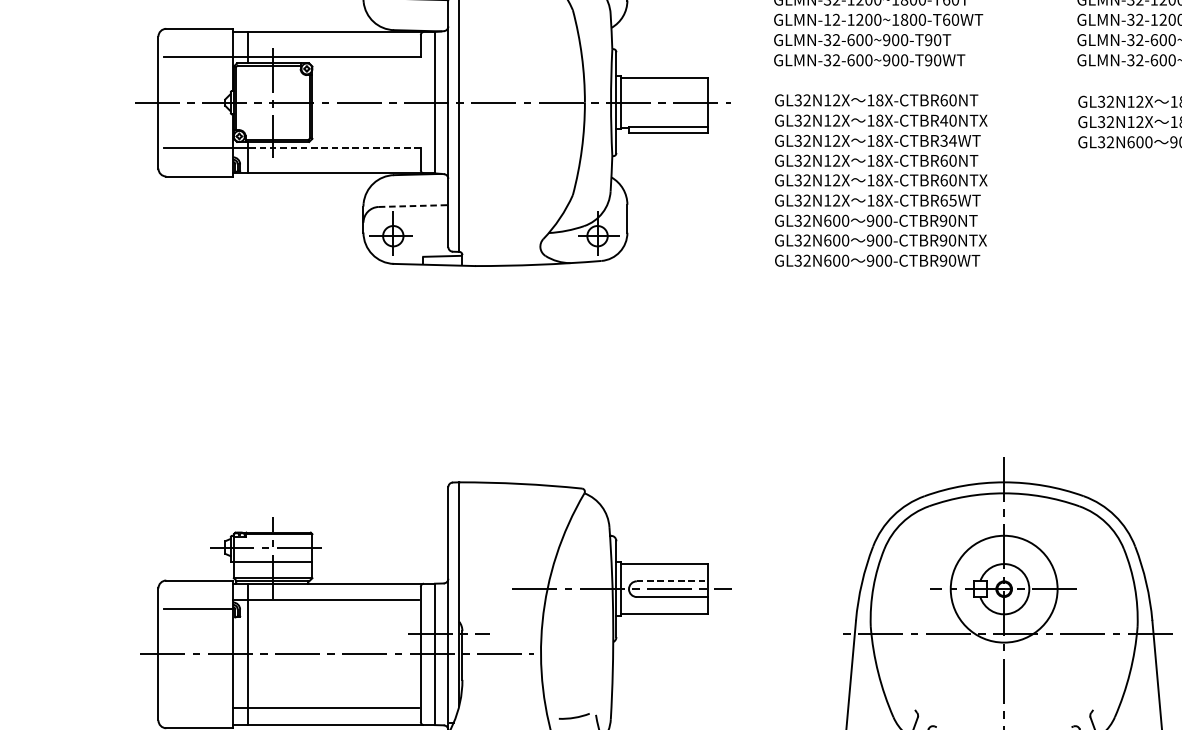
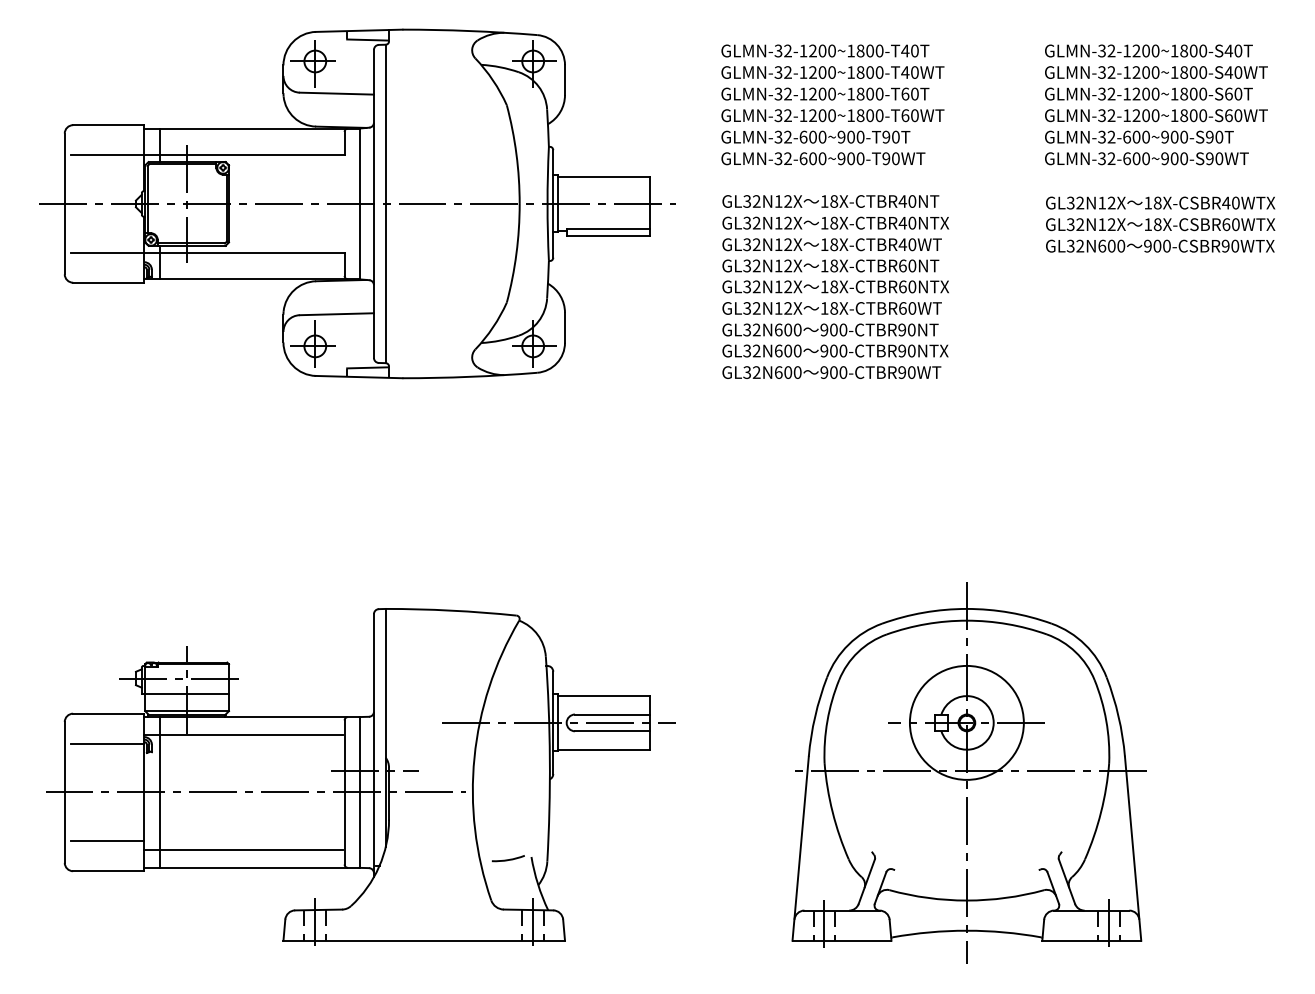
text: (827, 19) -> (778, 115), GLMN-12-1200~1800-T60WT -> GLMN-32-1200~1800-T60WT
text: (943, 100) -> (902, 201), 18X-CTBR60NT -> 18X-CTBR40NT
text: (948, 140) -> (907, 244), 18X-CTBR34WT -> 18X-CTBR40WT
line: (333, 148) -> (251, 252), dashed -> solid
text: (953, 200) -> (912, 308), 18X-CTBR65WT -> 18X-CTBR60WT
line: (414, 206) -> (337, 314), dashed -> solid
line: (671, 581) -> (612, 714), dashed -> solid
line: (198, 700) -> (107, 841), added

